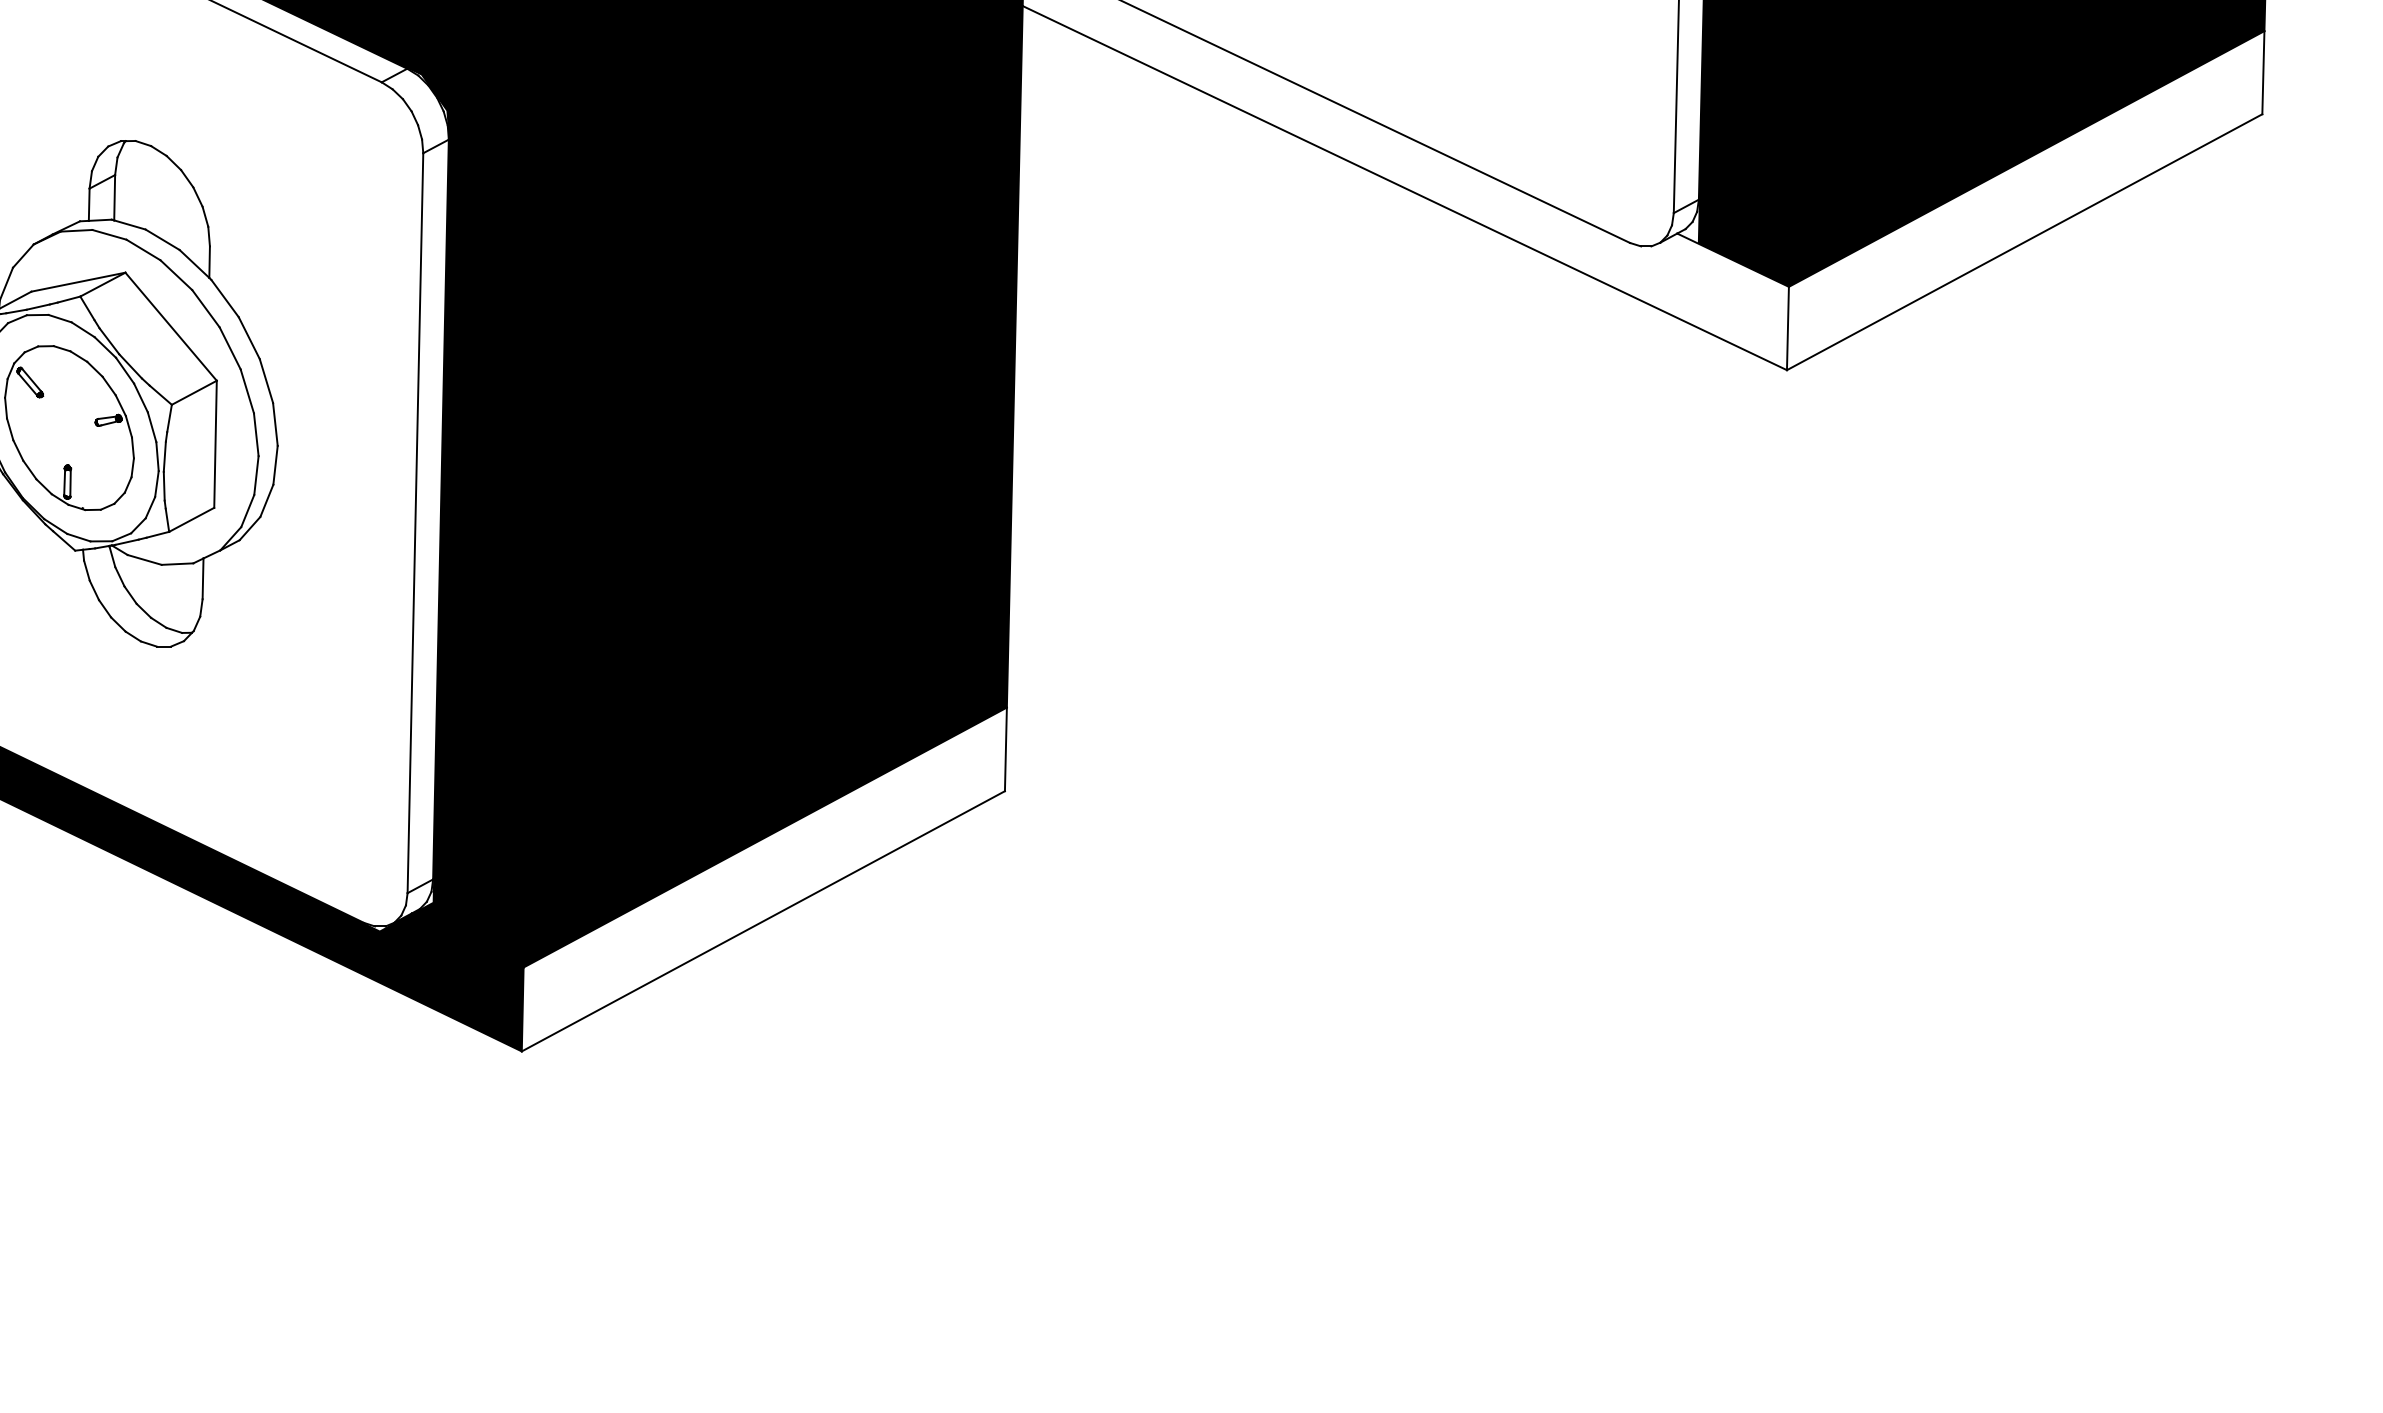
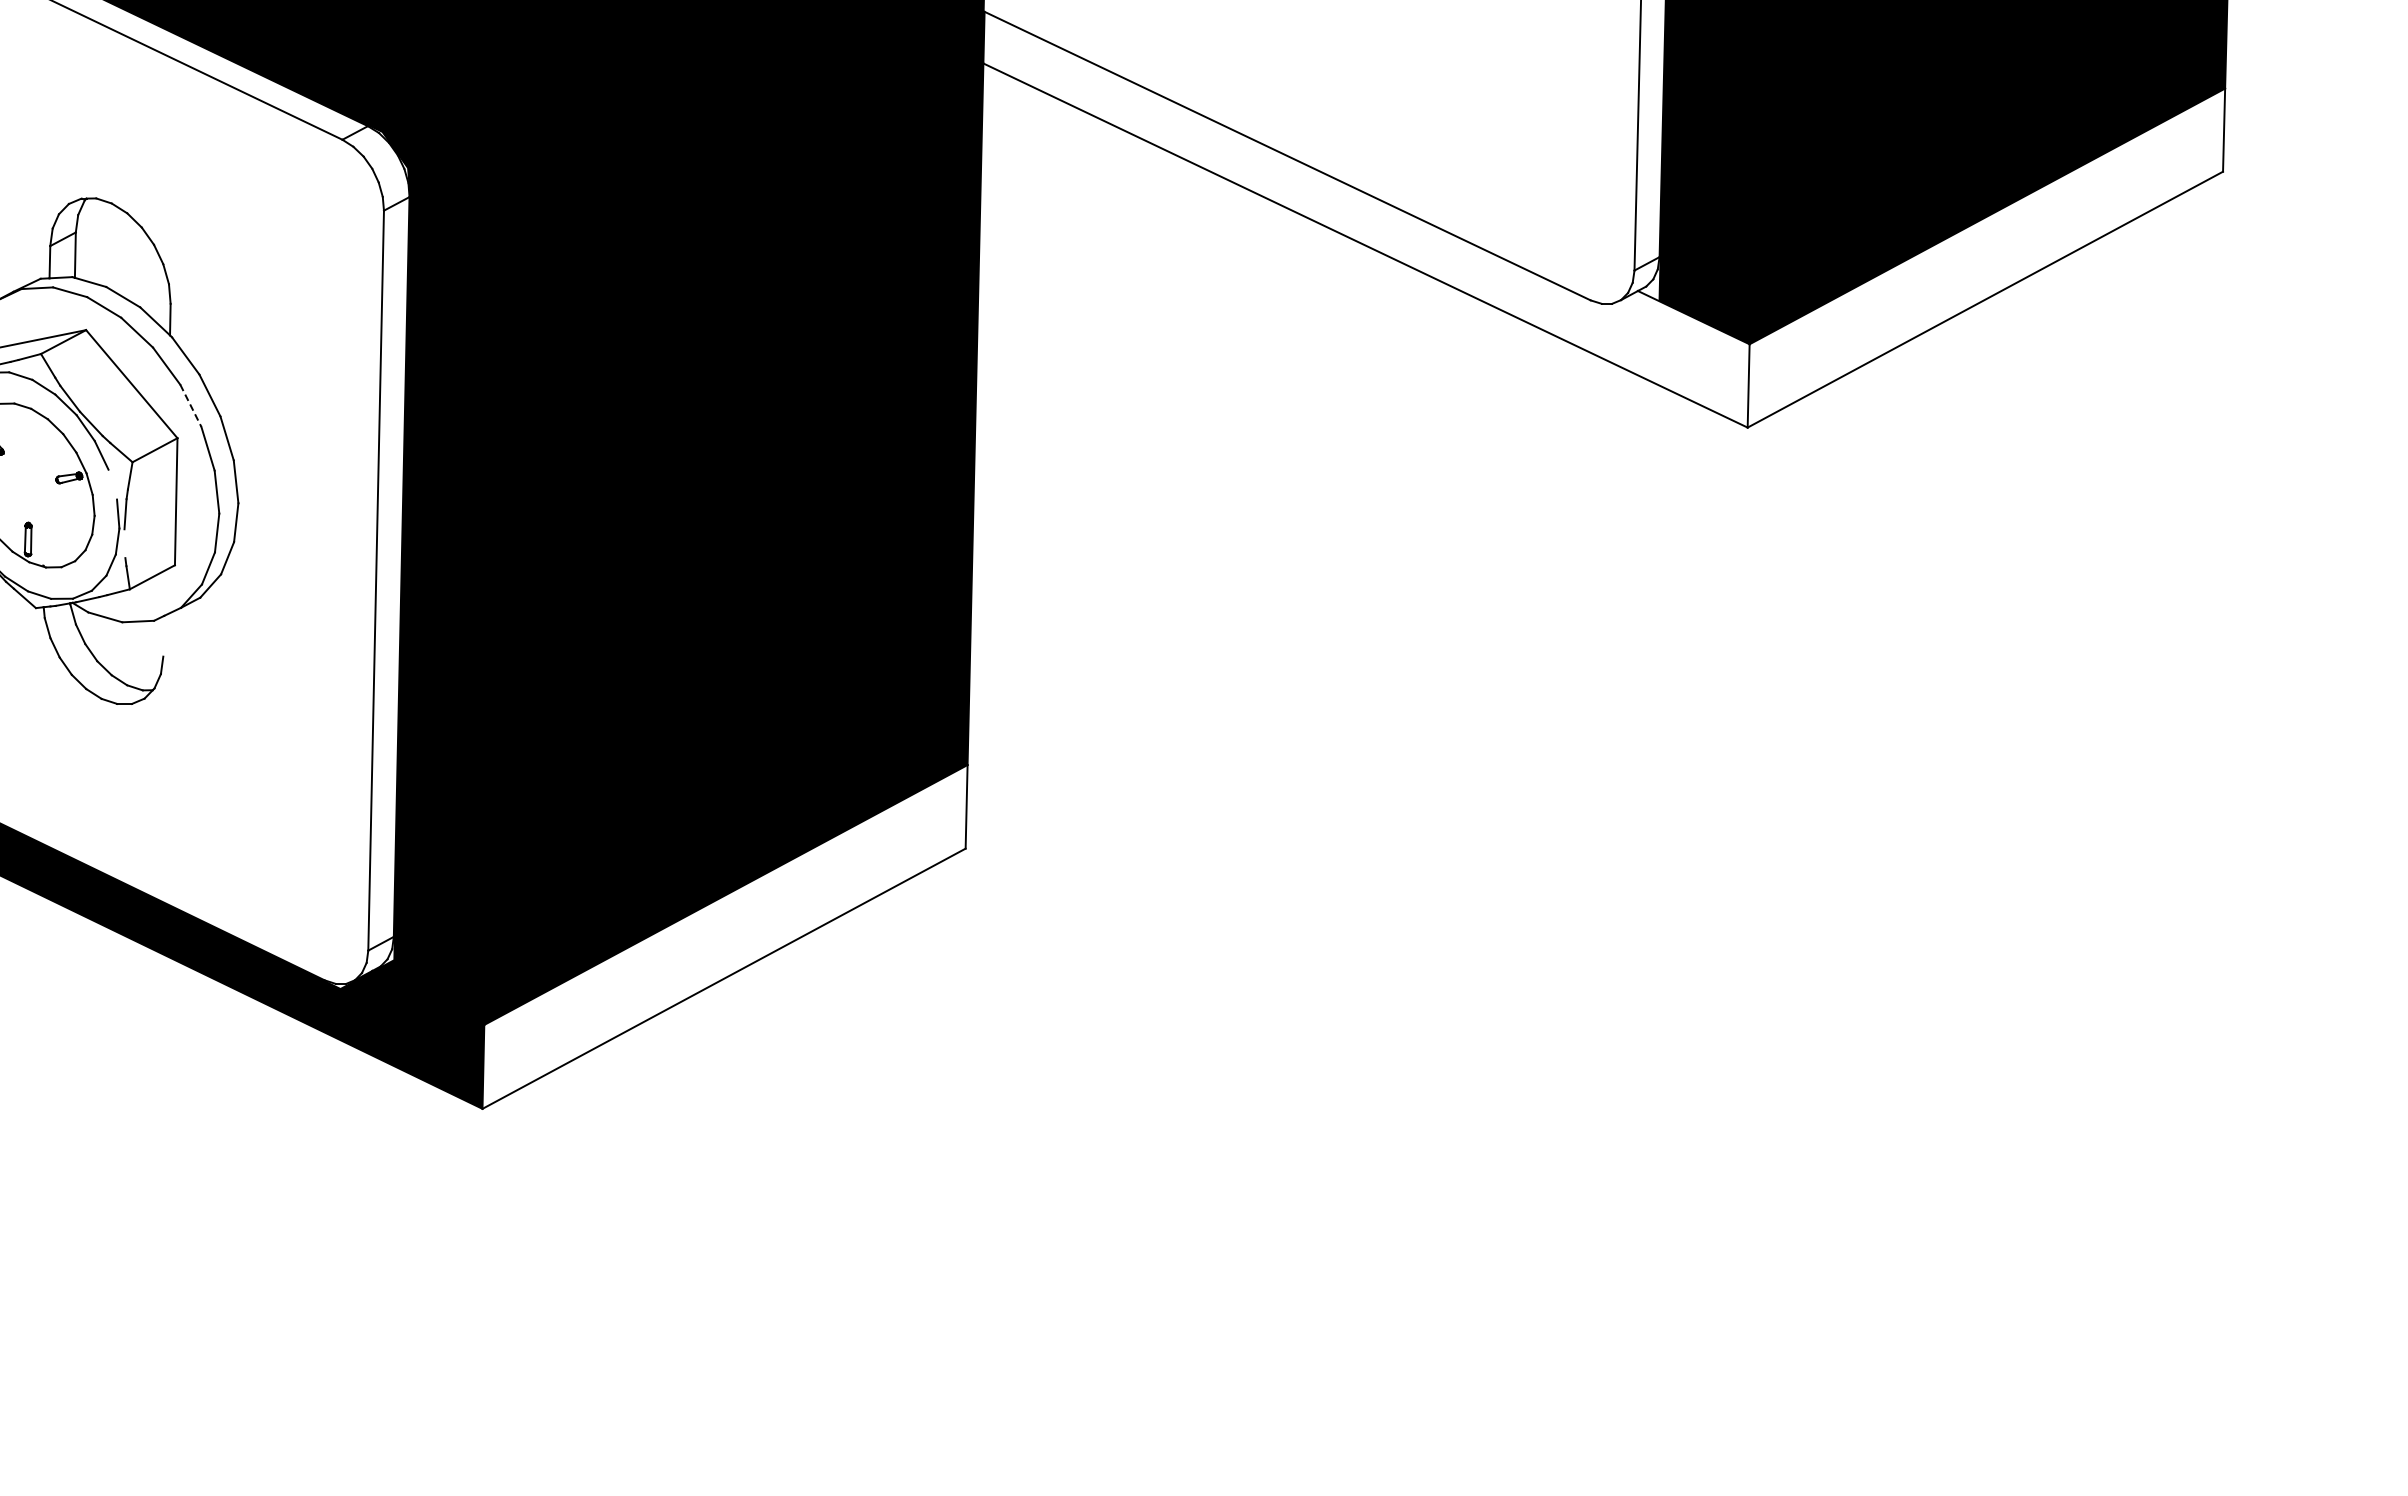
line: (229, 348) -> (190, 405), solid -> dashed
line: (151, 427) -> (112, 484), removed
line: (163, 486) -> (124, 543), removed
line: (202, 578) -> (163, 635), removed

